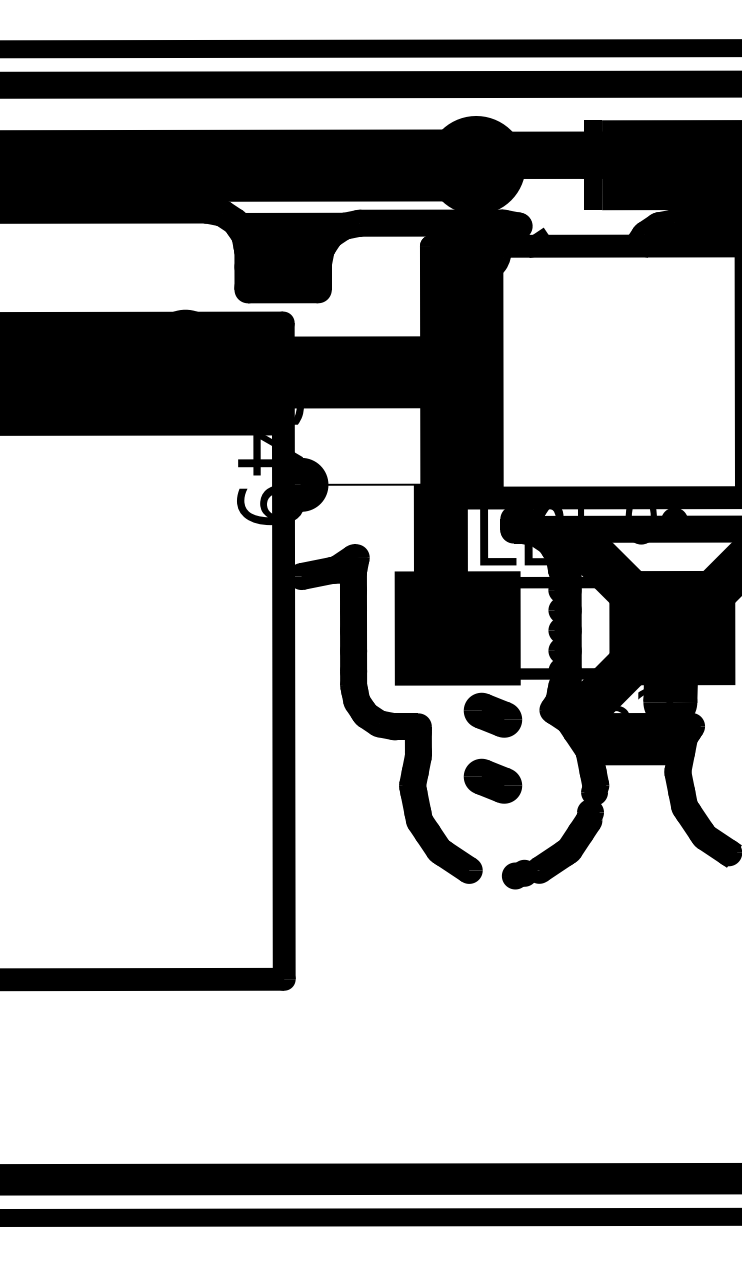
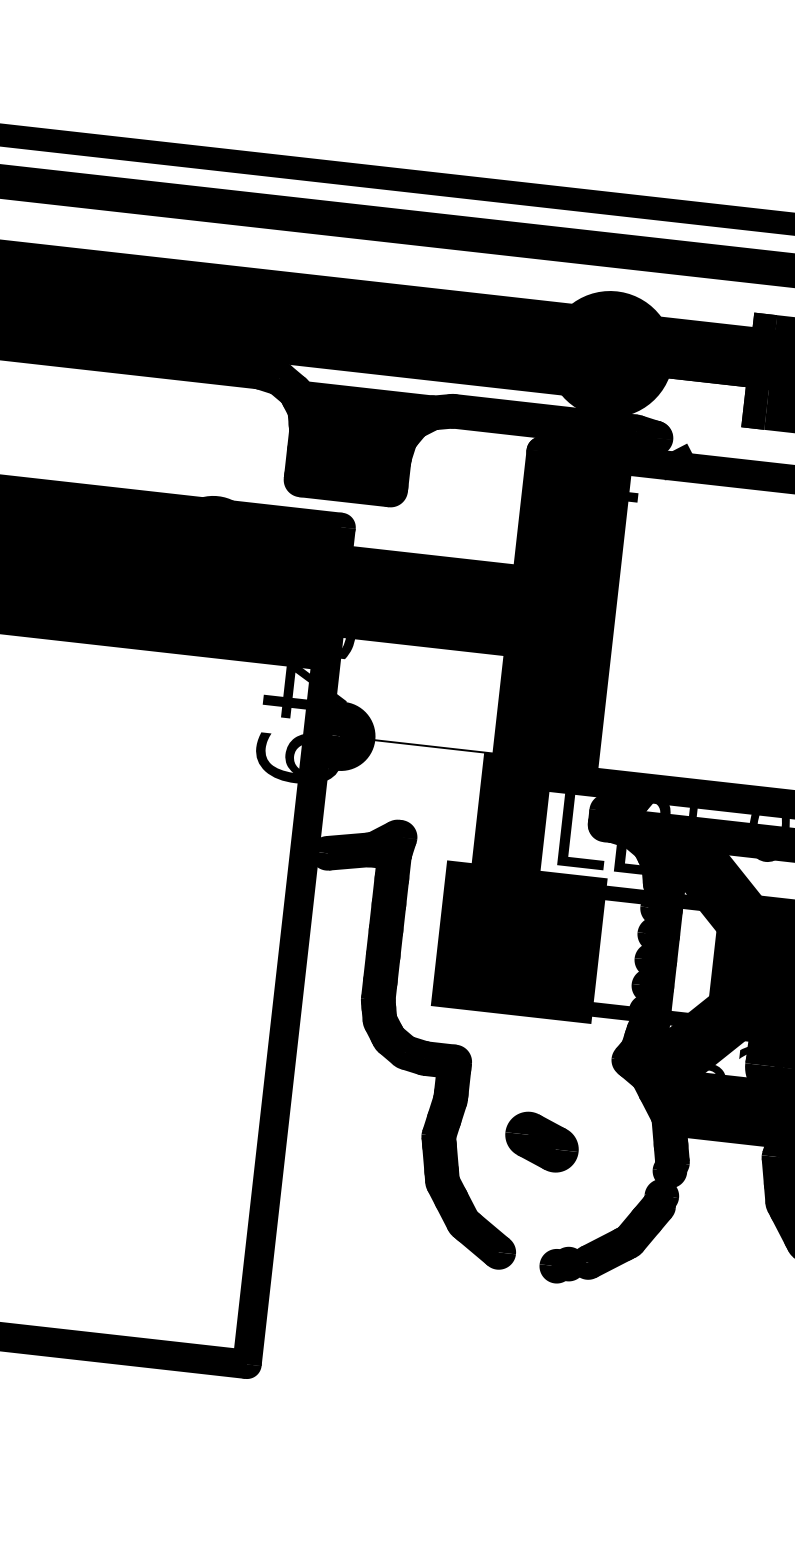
text: (506, 267) -> (633, 489), L9 -> L1
part: (492, 714) -> (551, 1056), removed

